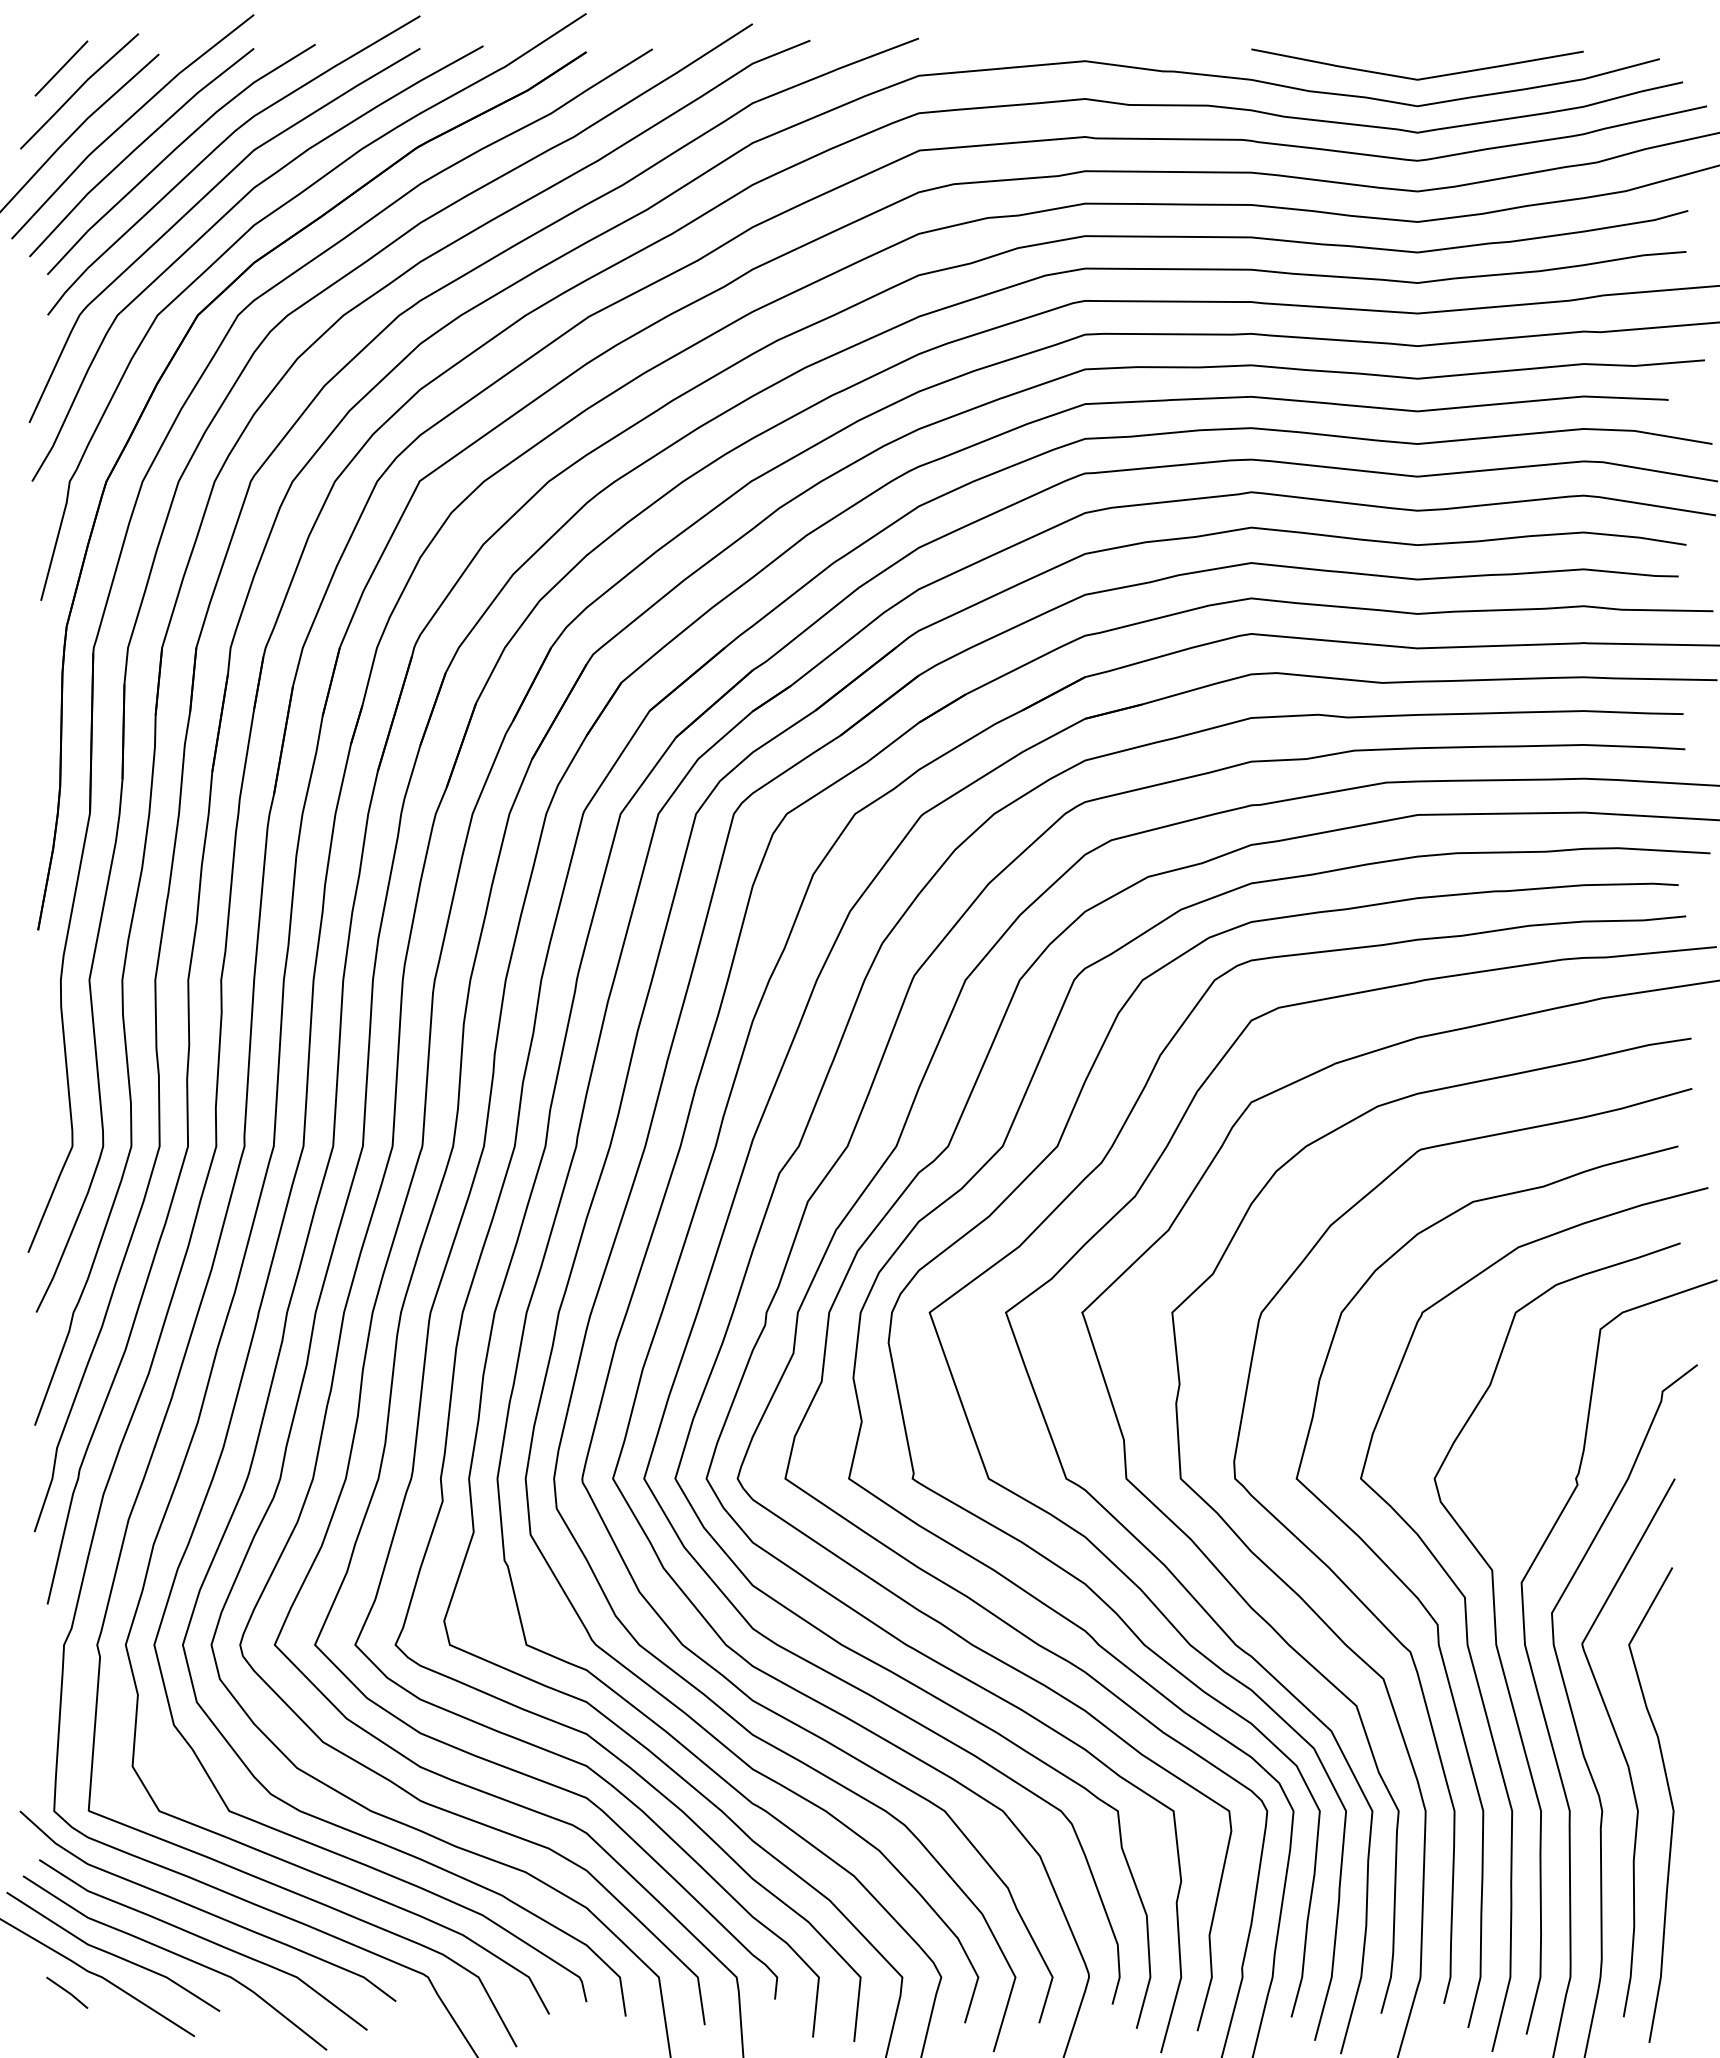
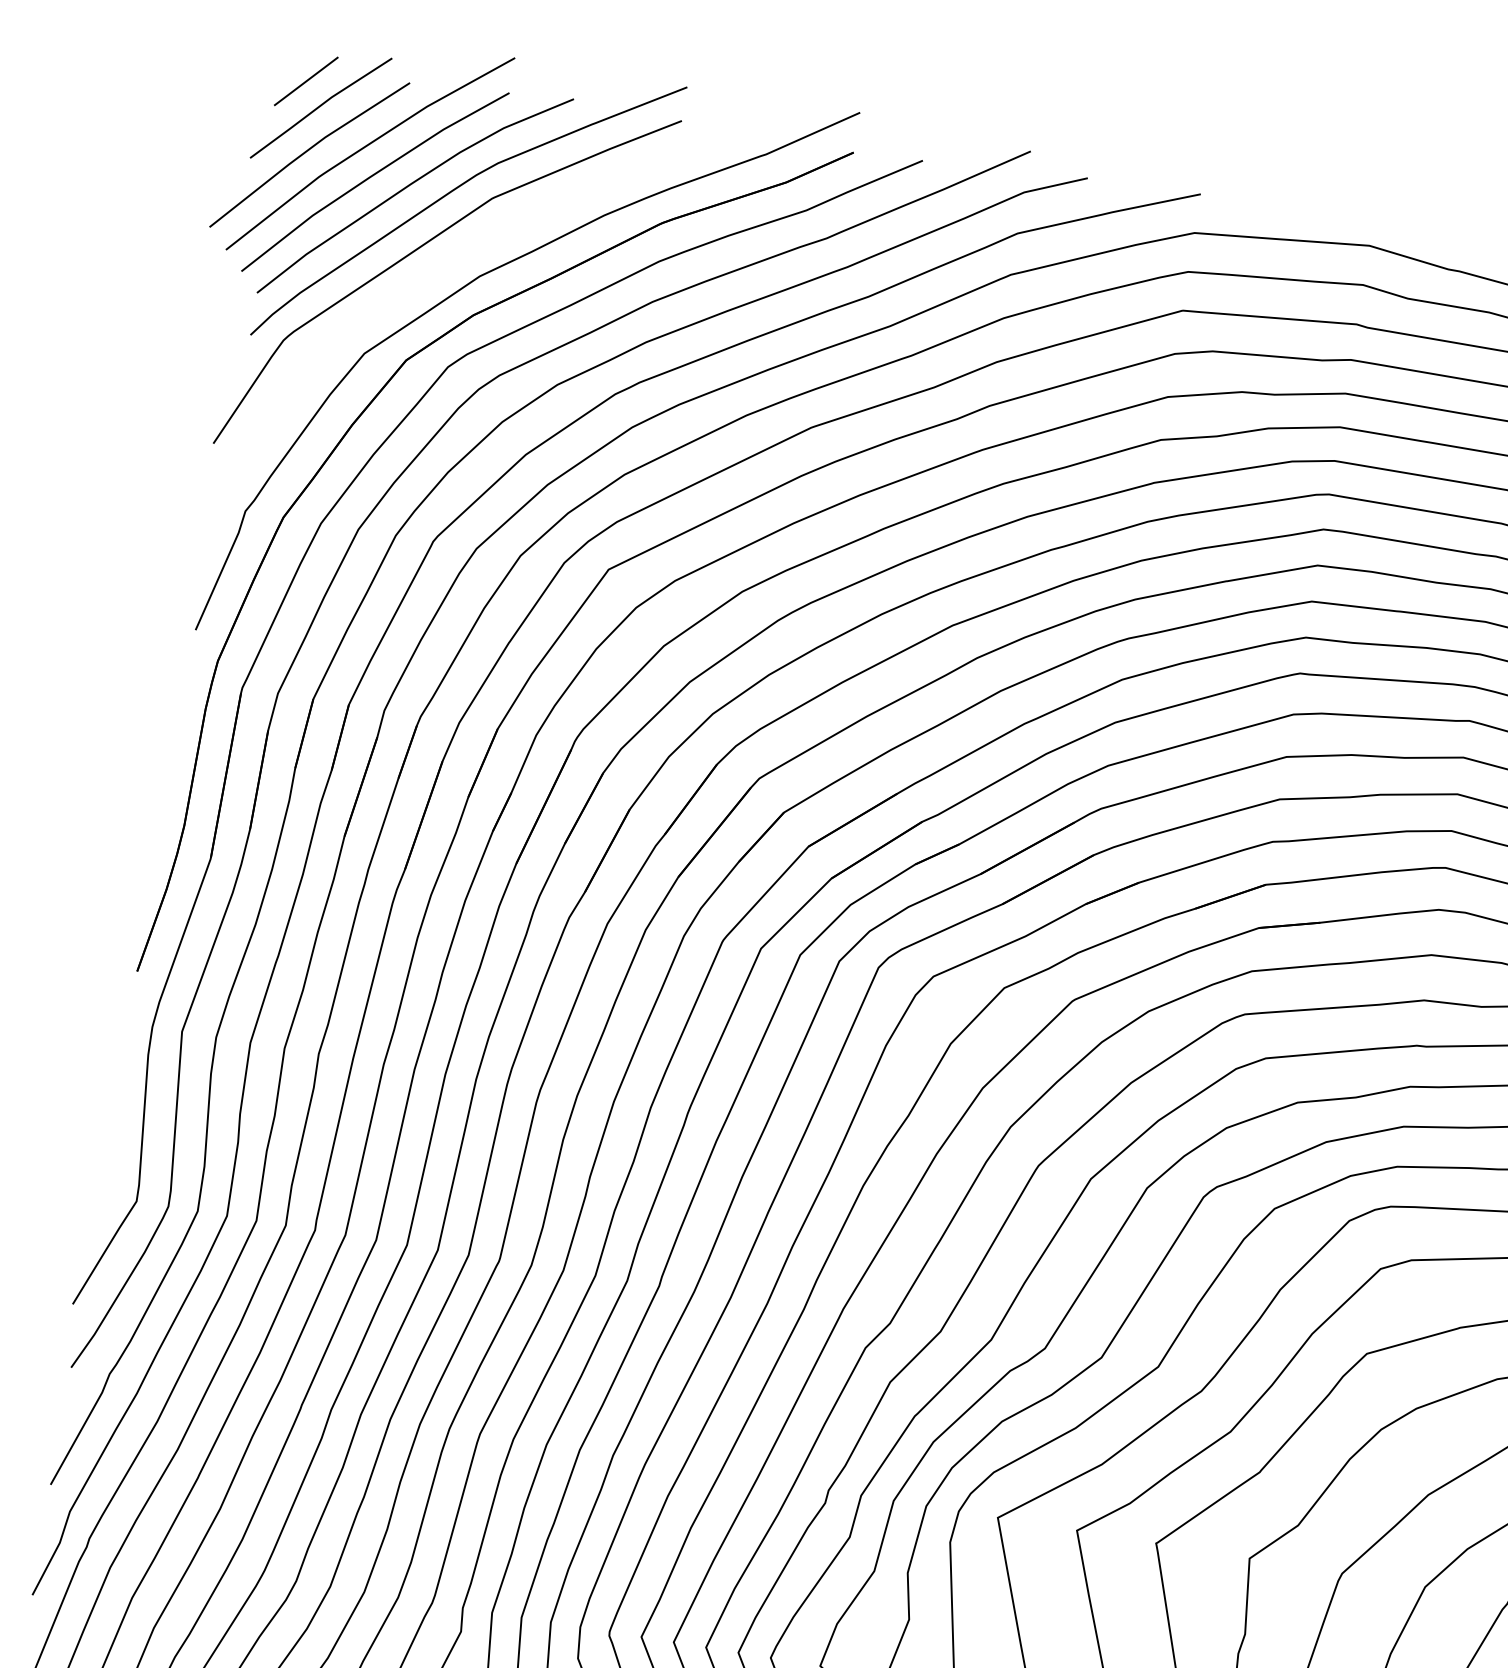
curve: (217, 223) -> (442, 268), removed

